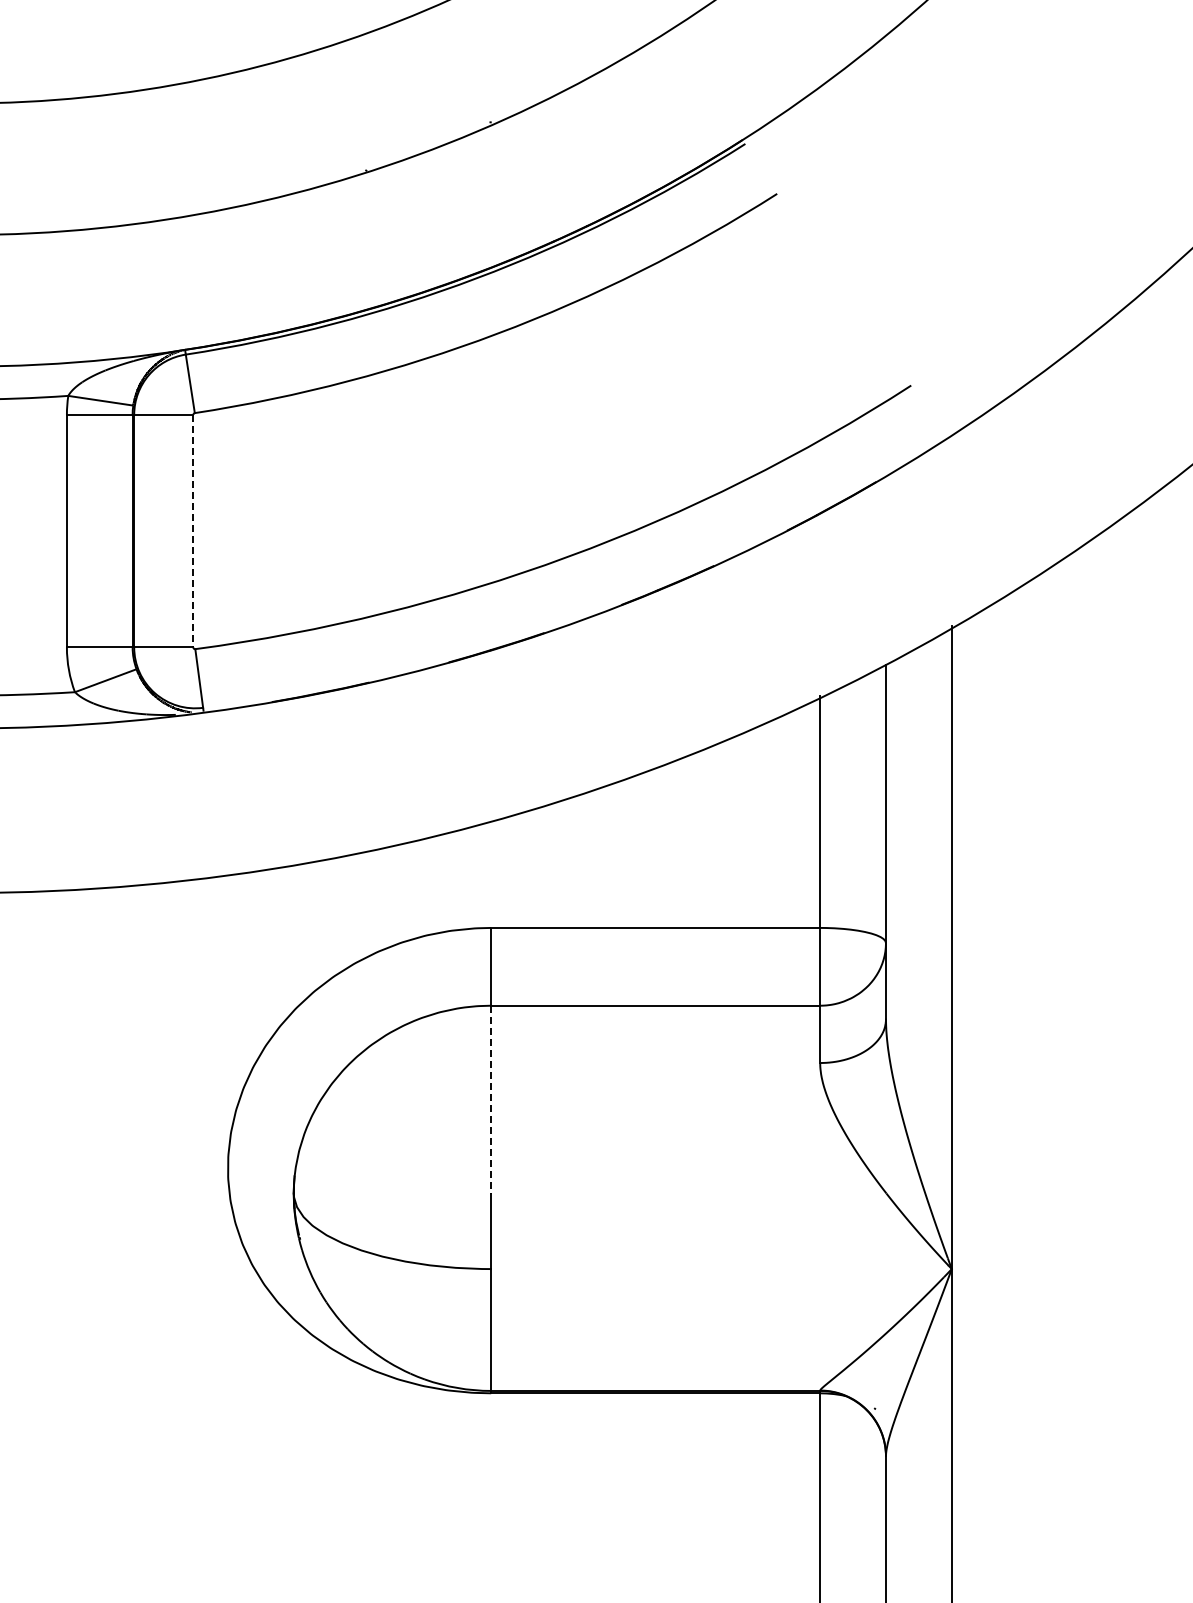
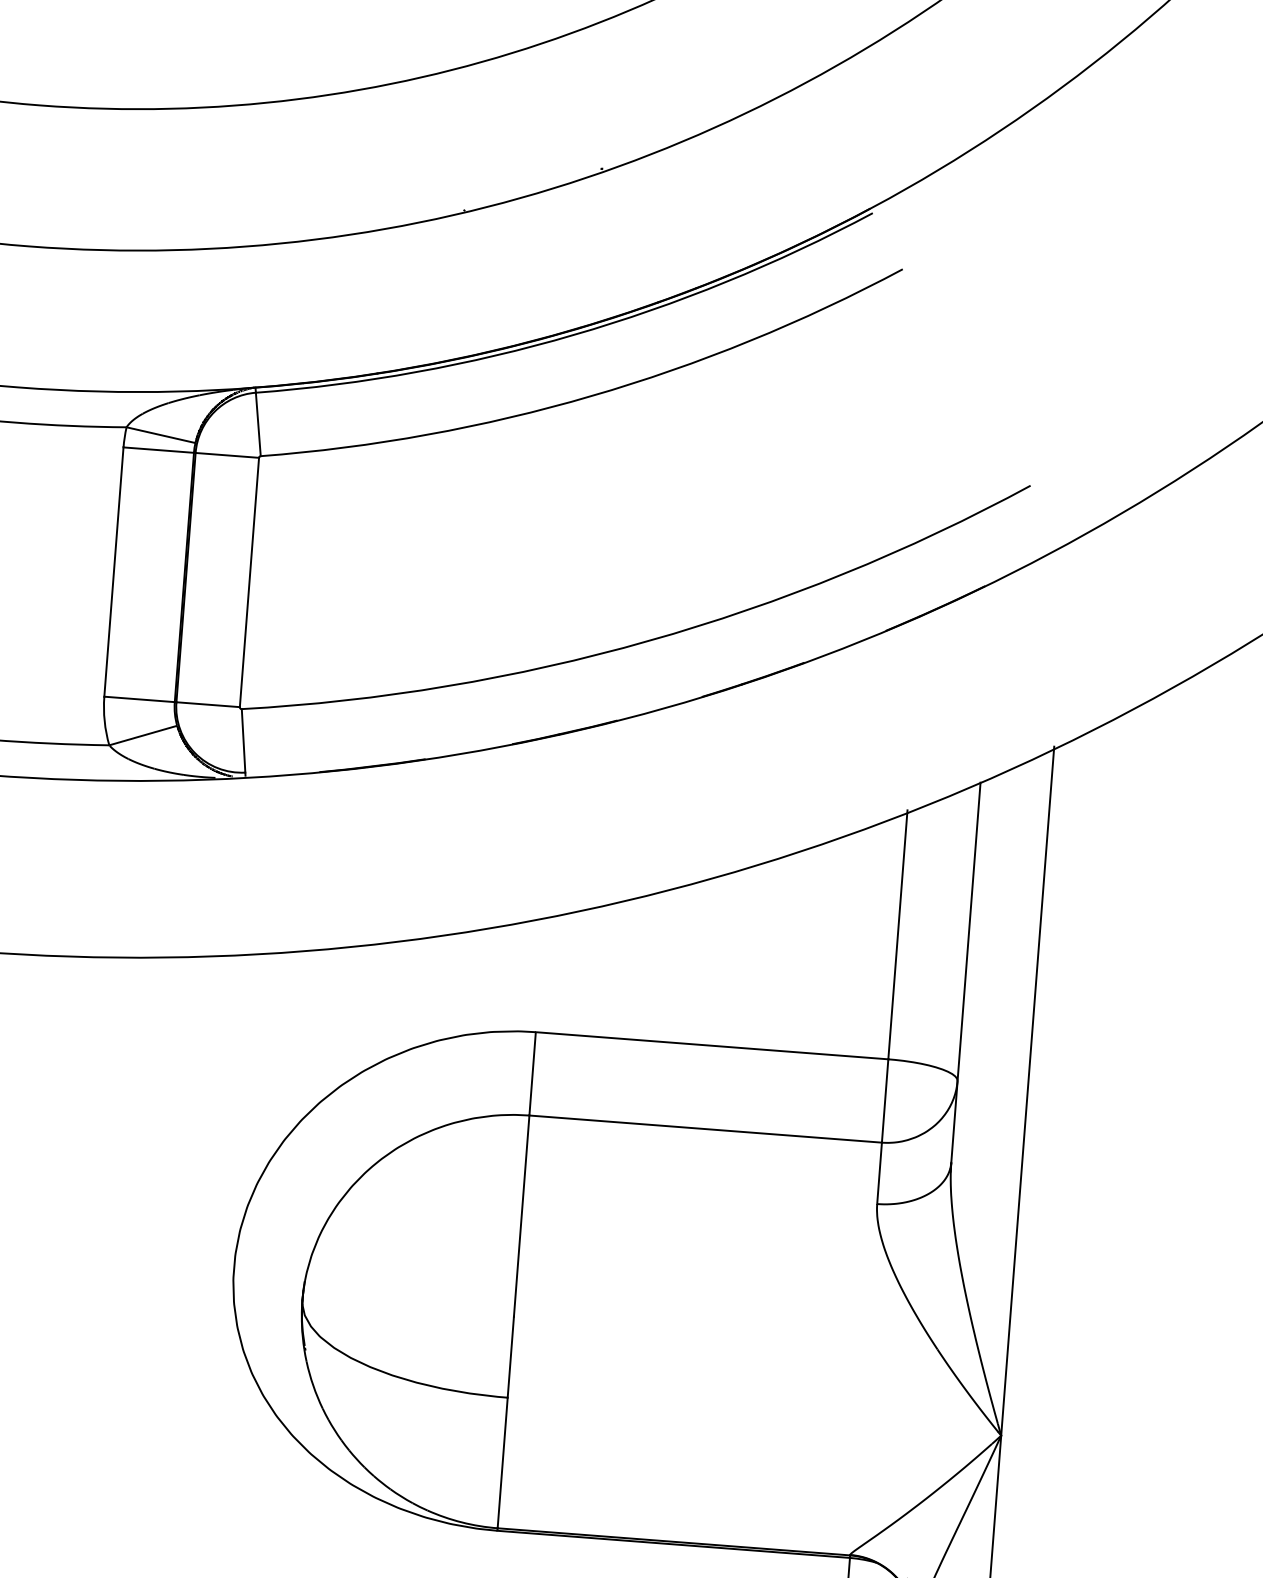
line: (193, 531) -> (249, 582), dashed -> solid
line: (491, 1099) -> (522, 1216), dashed -> solid

